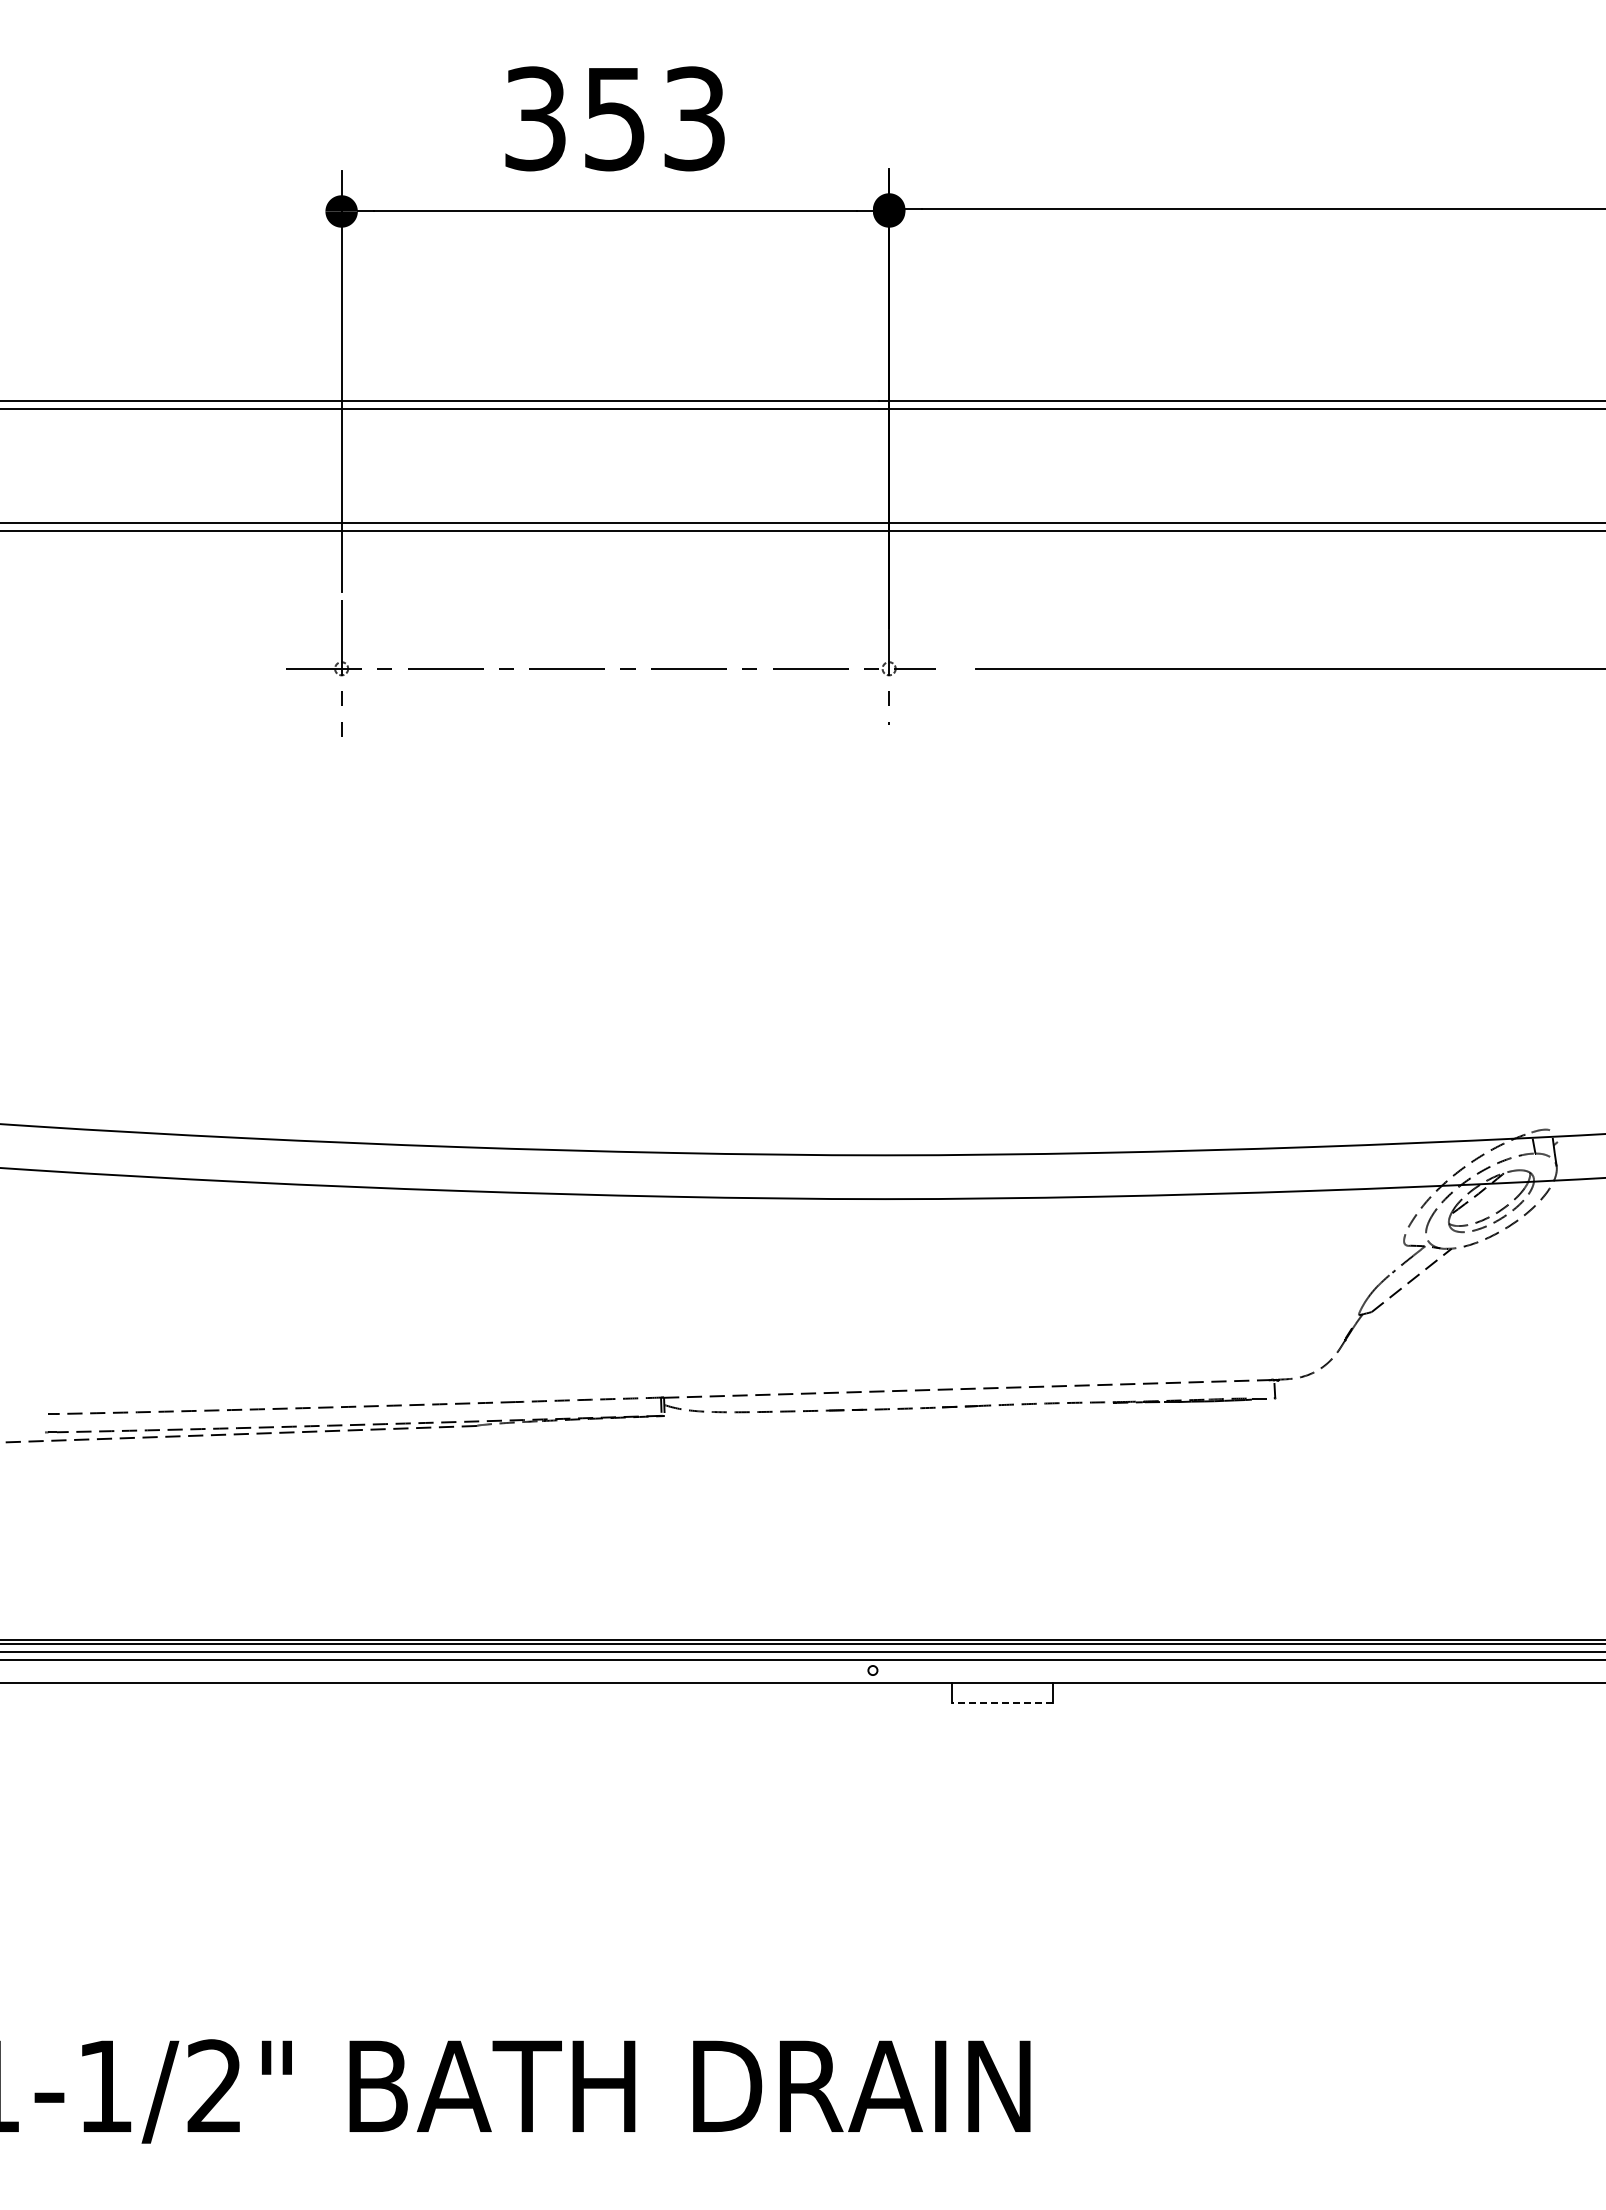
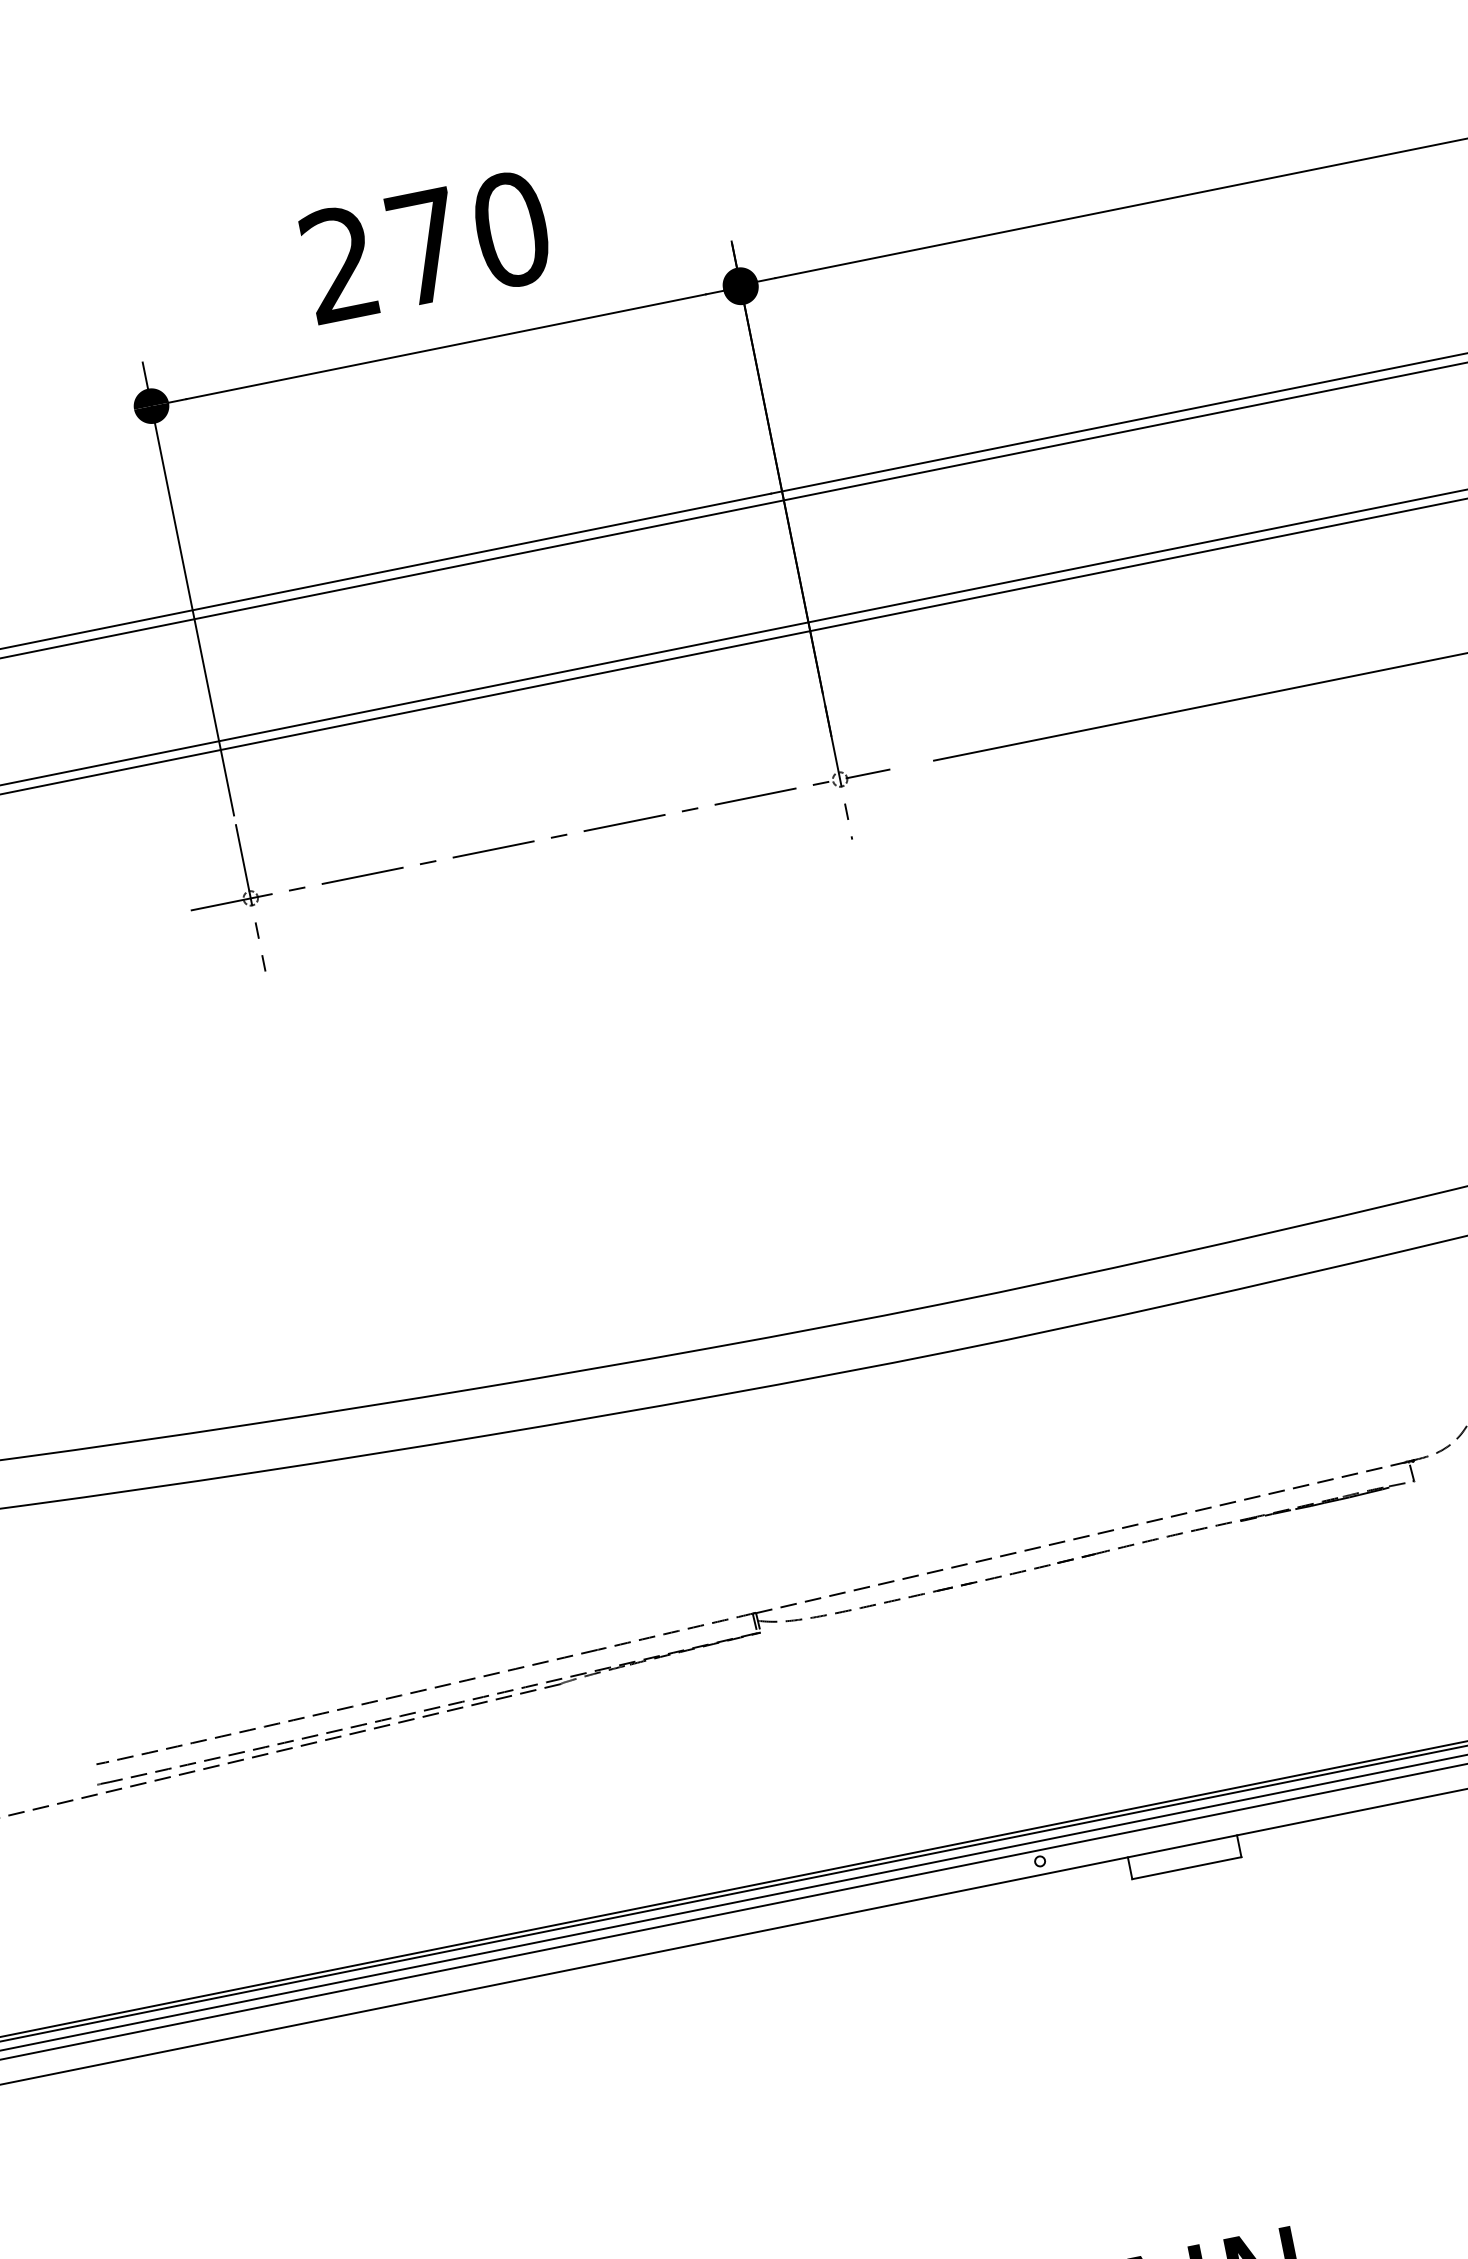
text: (615, 118) -> (426, 246), 353 -> 270
line: (1002, 1702) -> (1186, 1867), dashed -> solid

